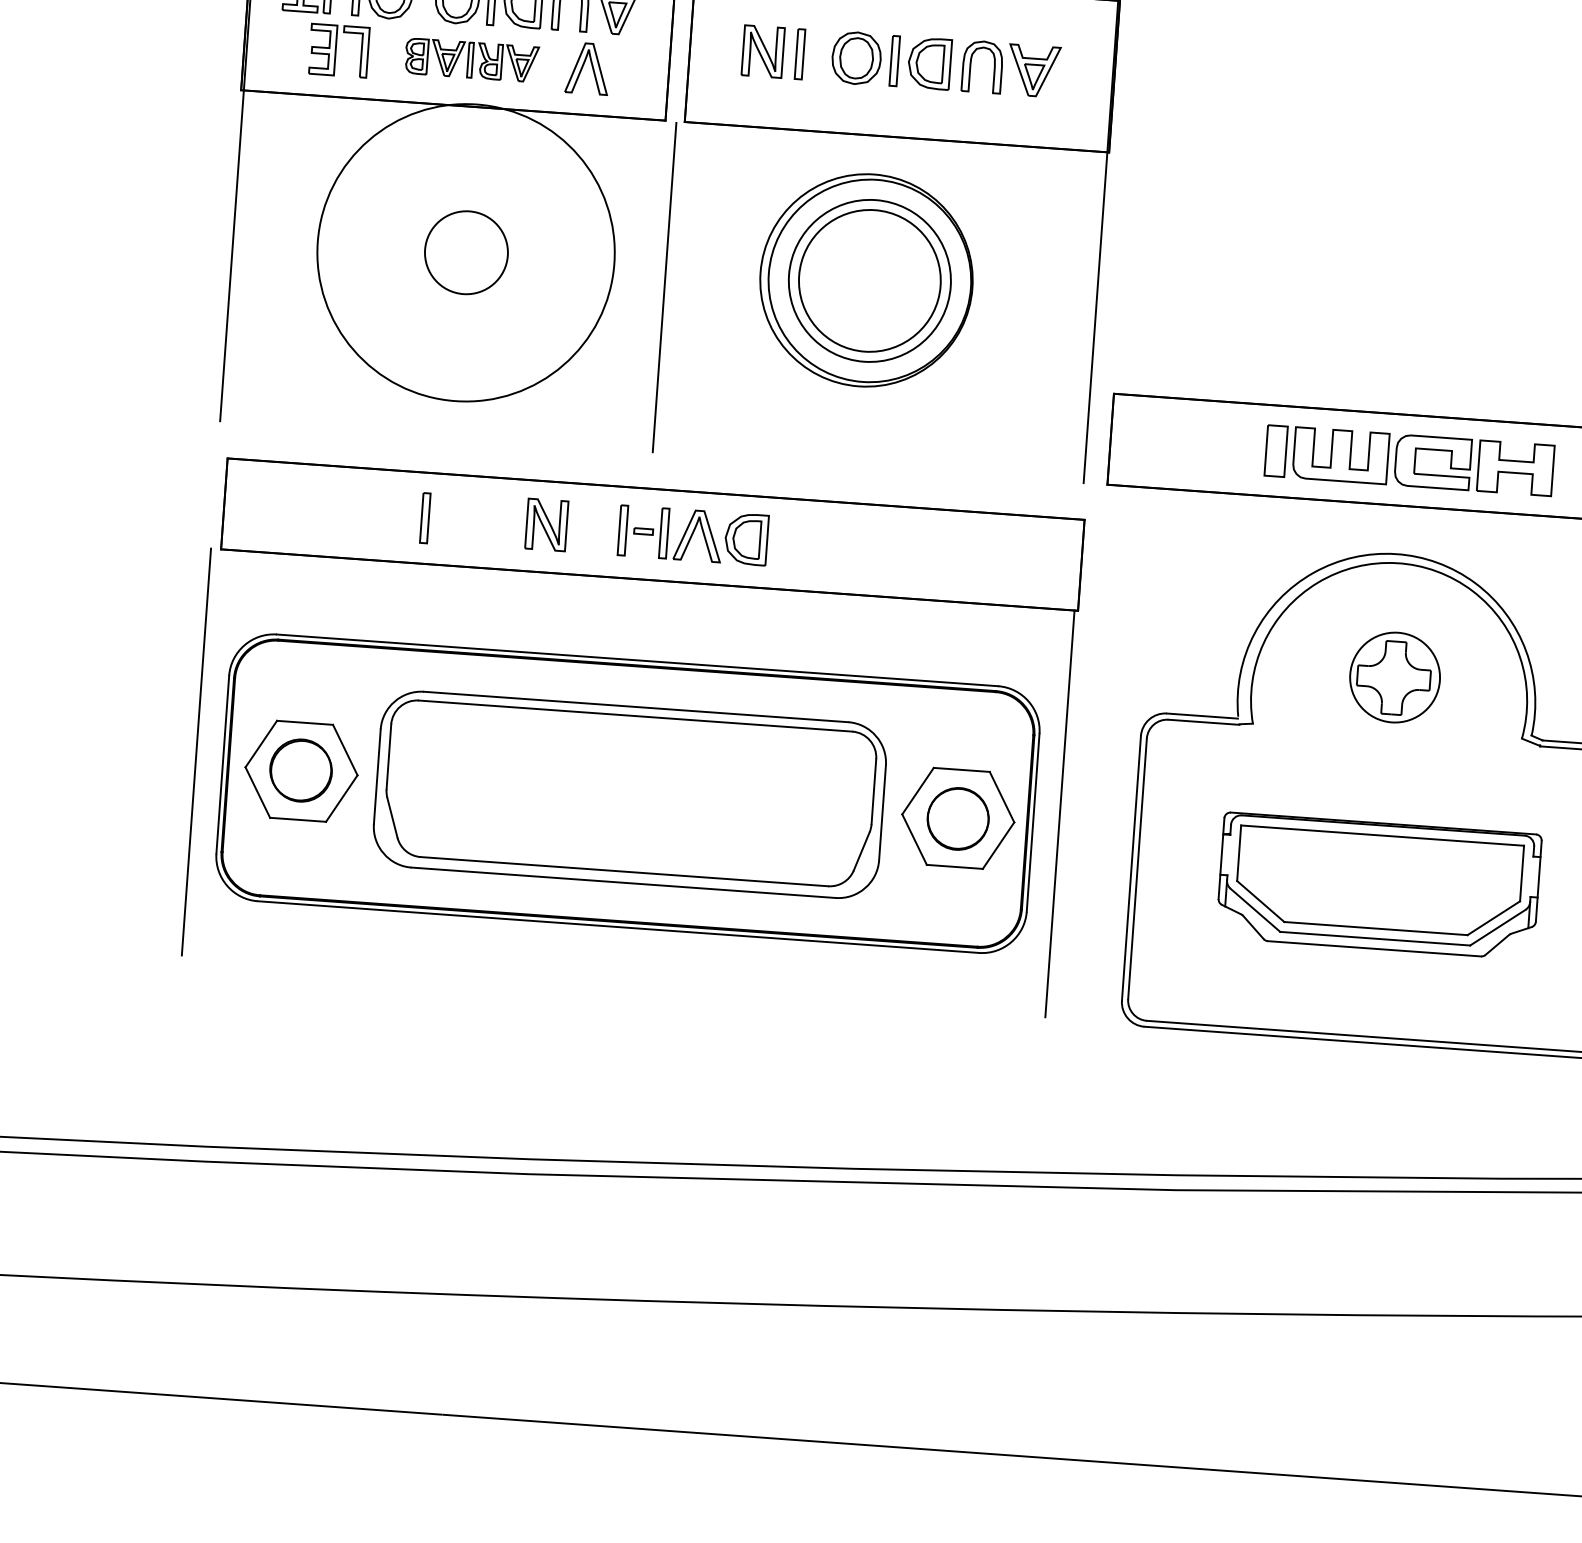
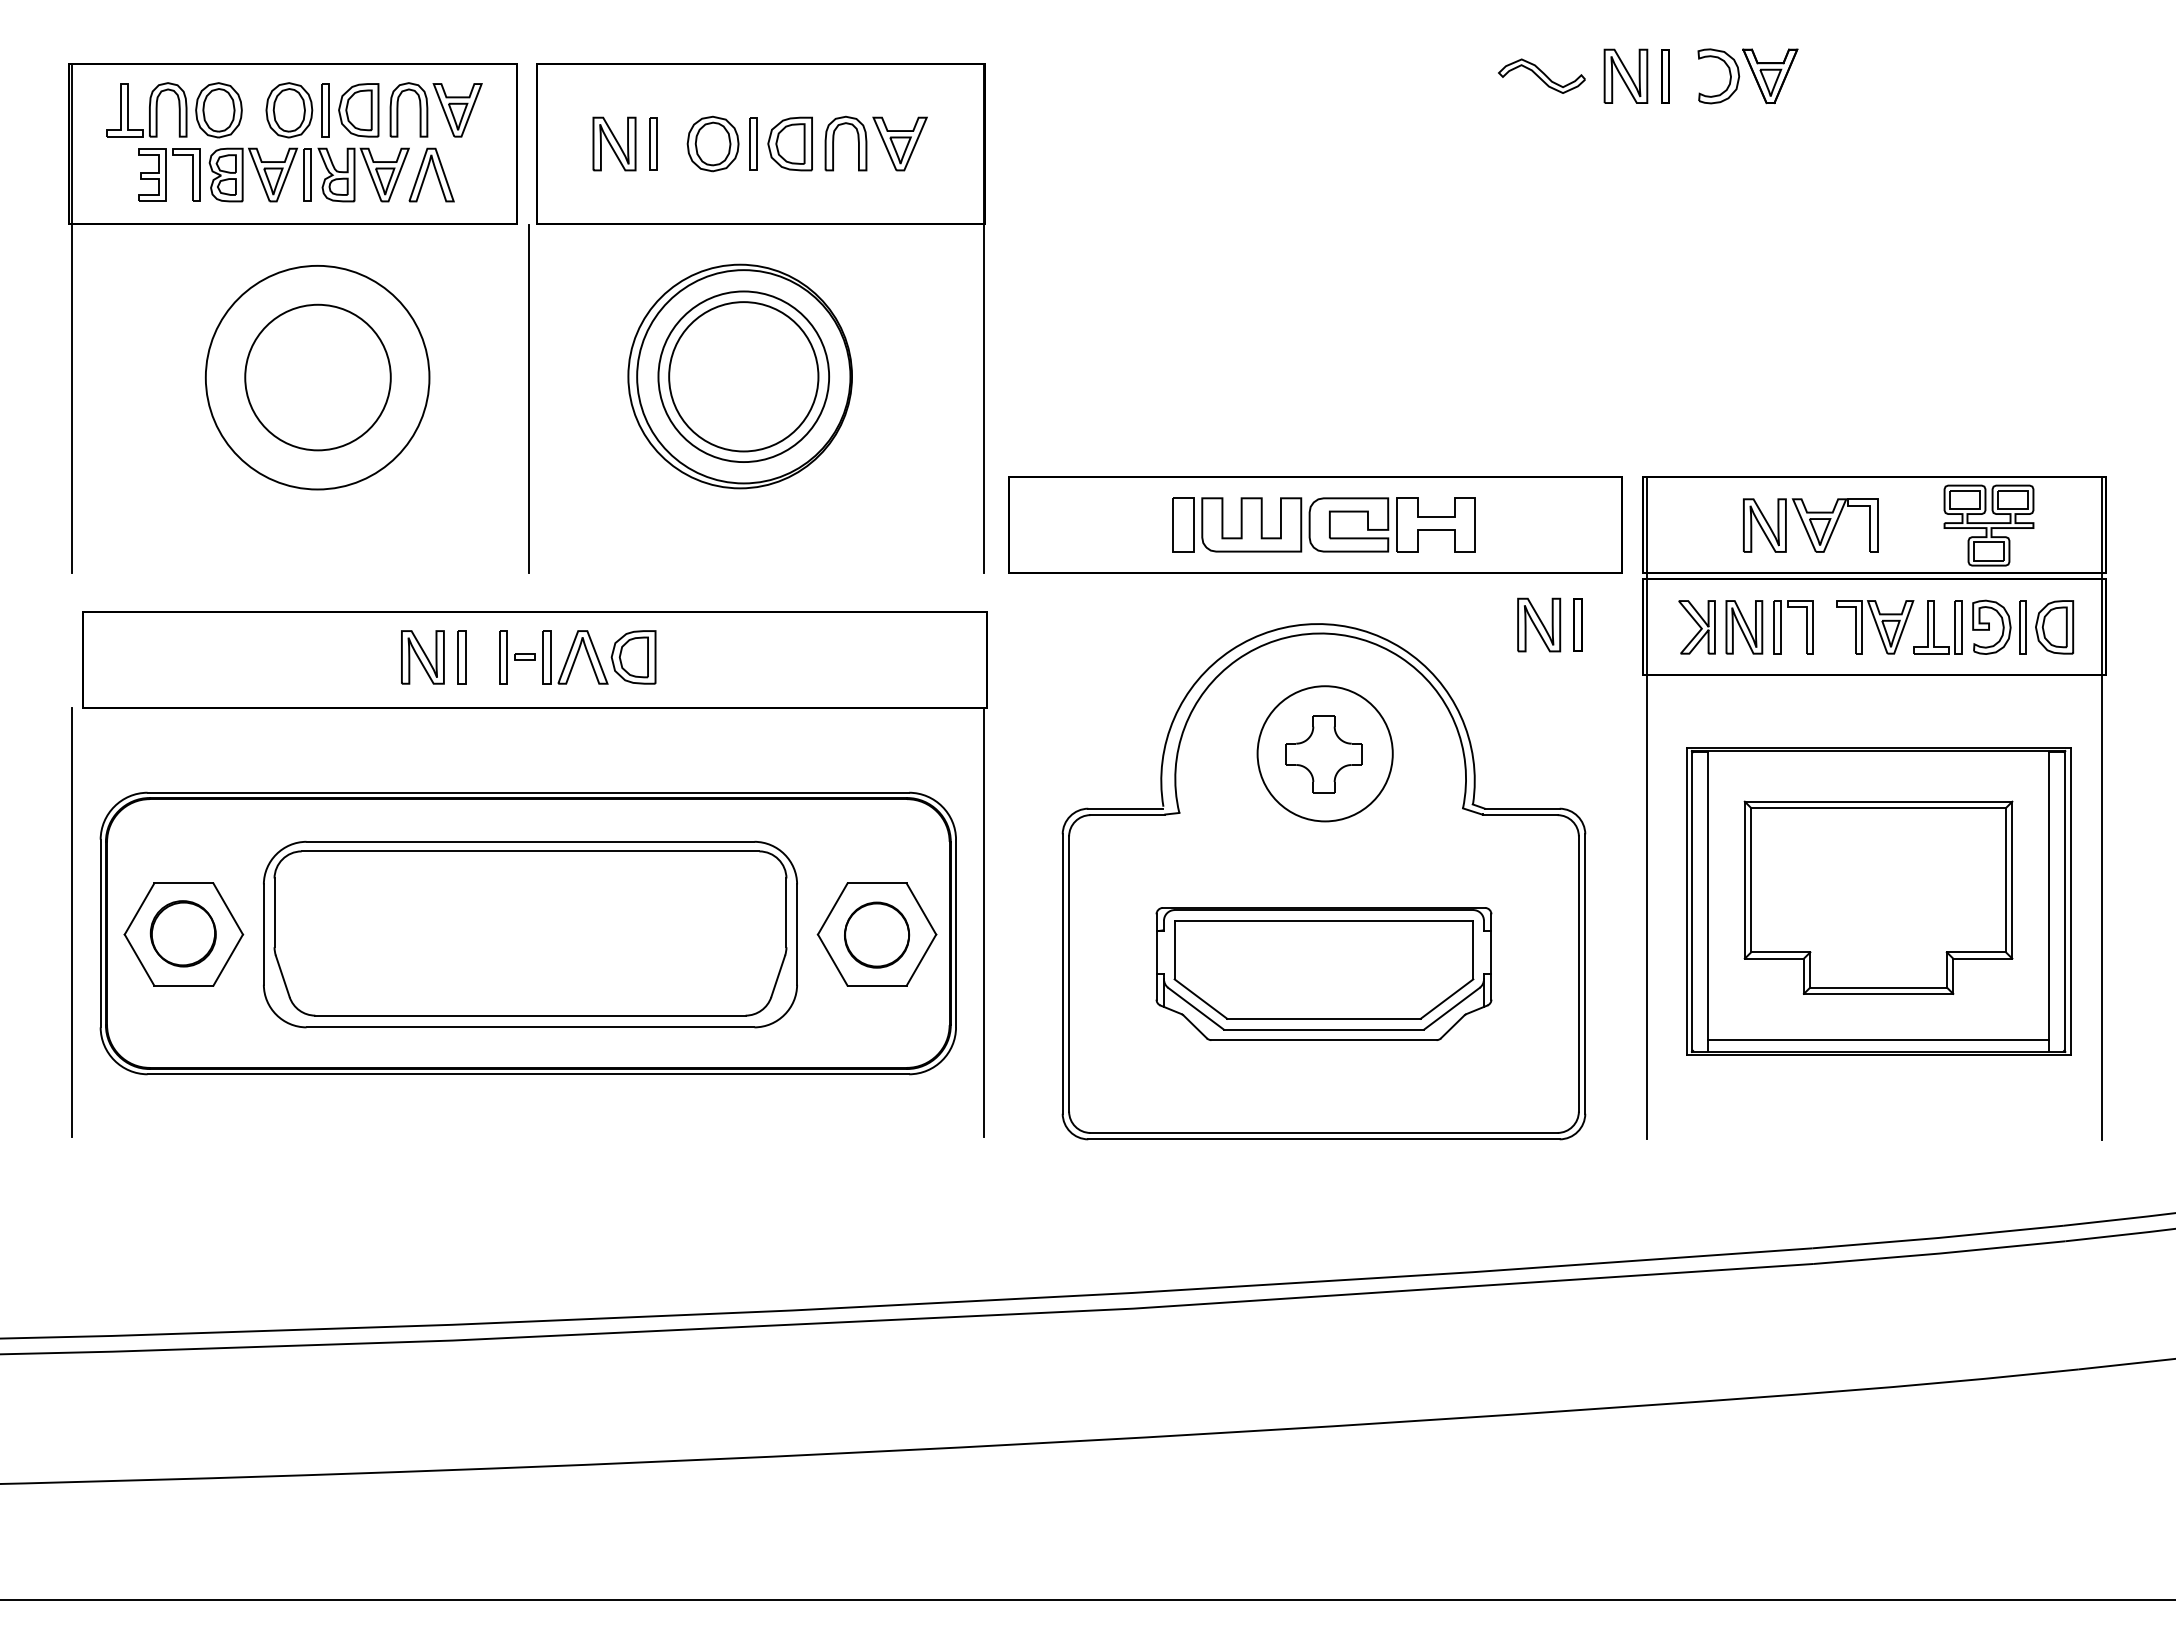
part: (471, 59) -> (308, 174), size x1.43
circle: (465, 252) -> (317, 377), size x0.71
circle: (465, 252) -> (317, 377), size x1.67
part: (425, 518) -> (461, 657), moved
circle: (1394, 677) -> (1324, 753), size x1.43

